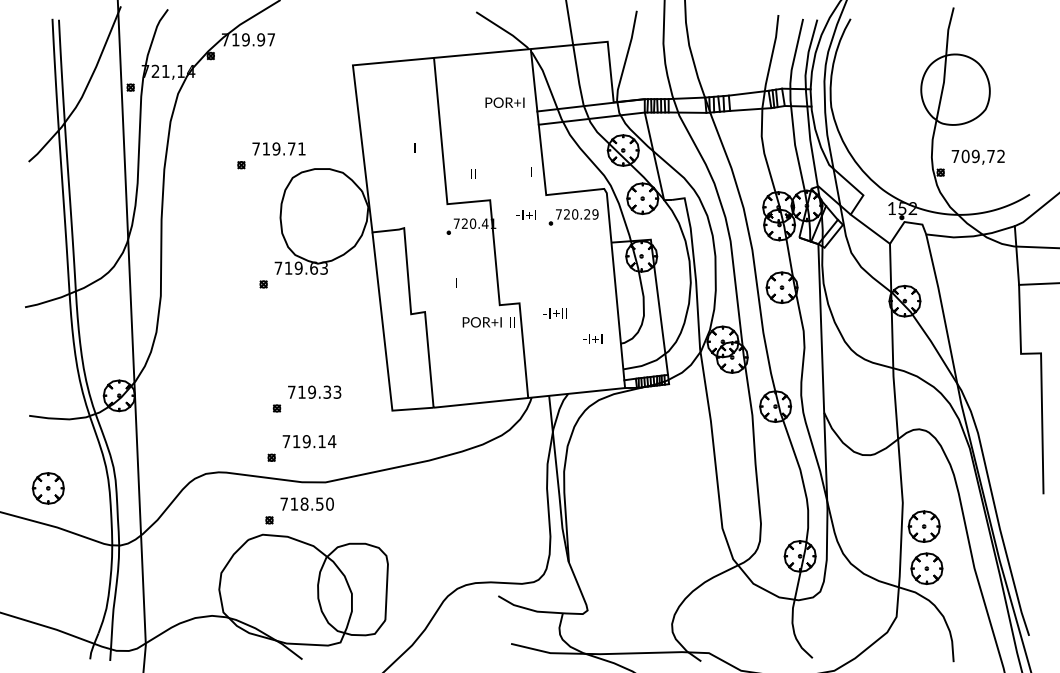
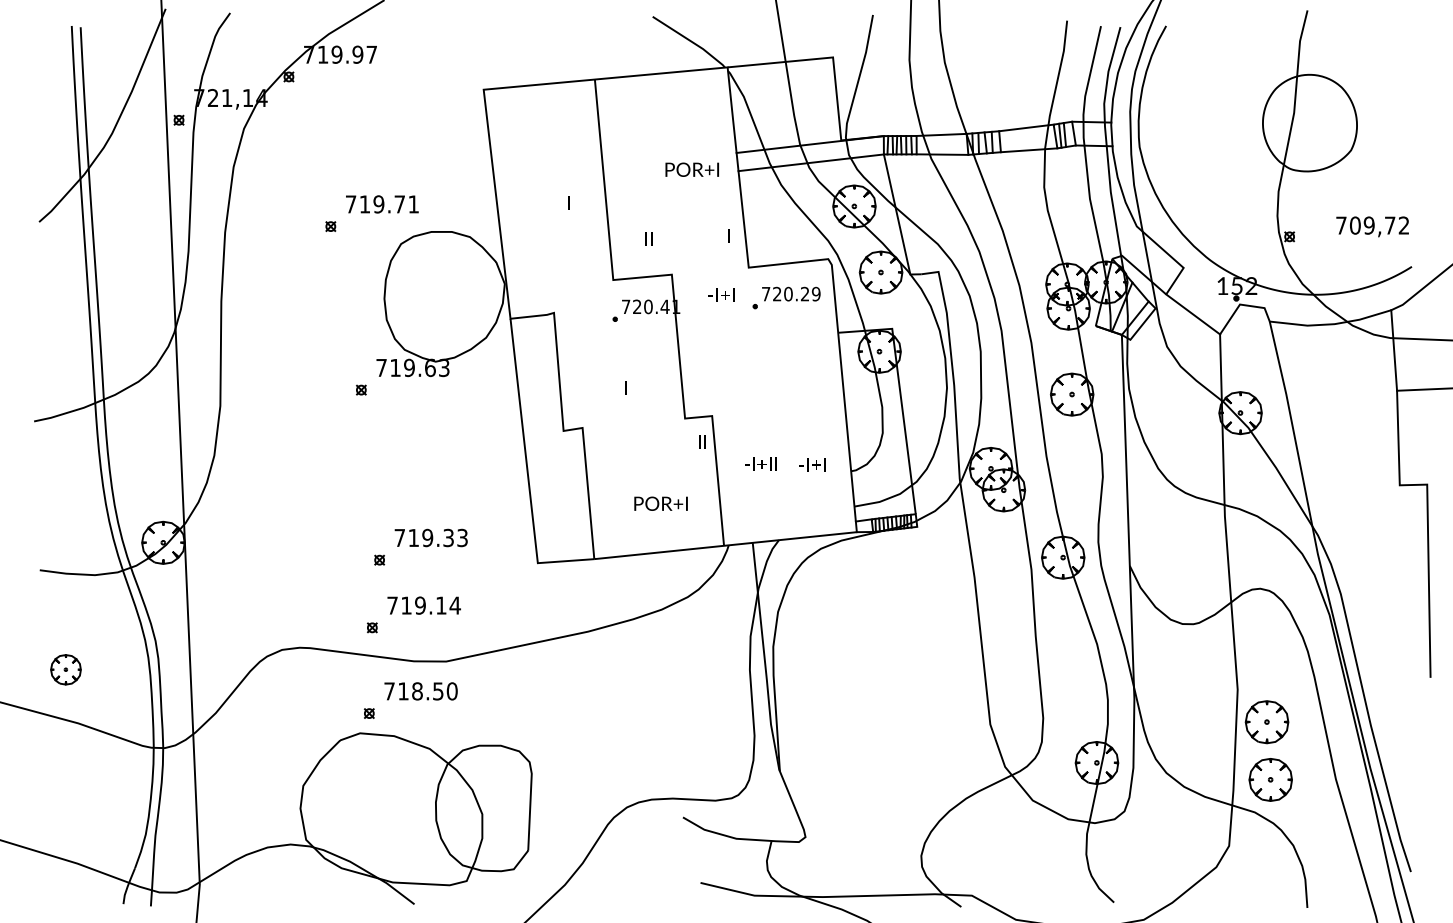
text: (504, 102) -> (691, 169), moved
text: (977, 156) -> (1371, 225), moved
text: (554, 313) -> (760, 464), moved
text: (481, 322) -> (660, 504), moved
part: (47, 488) -> (64, 669), size x0.7

